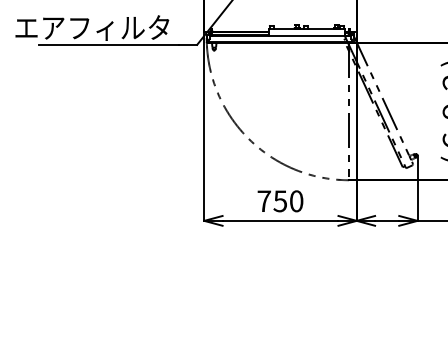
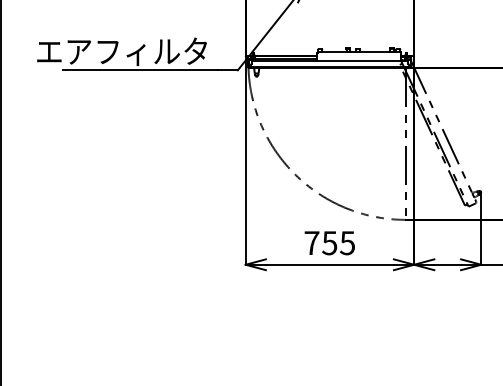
text: (296, 201) -> (347, 243), 750 -> 755

